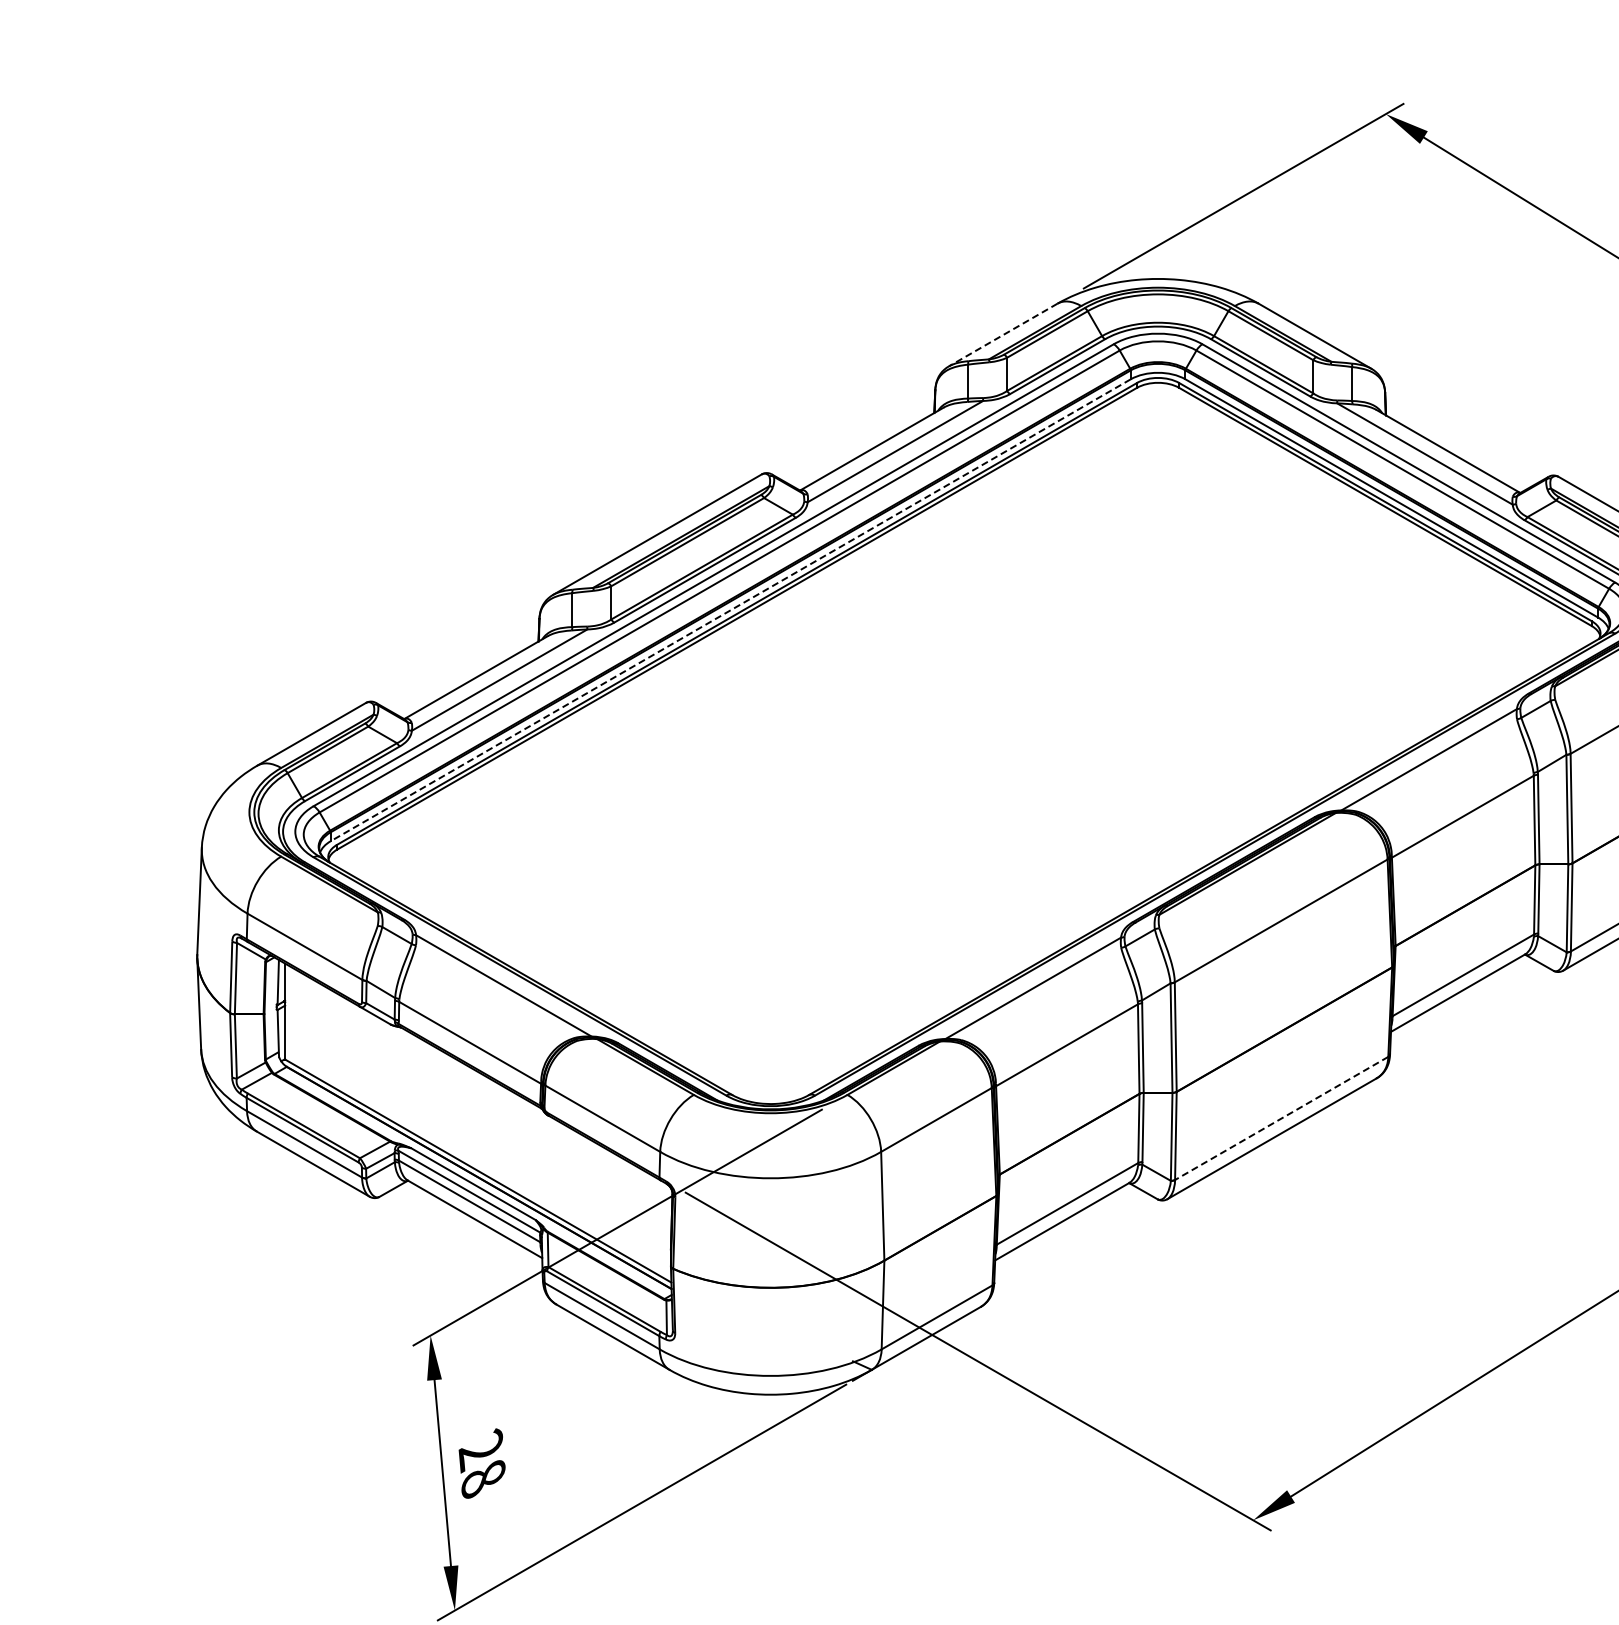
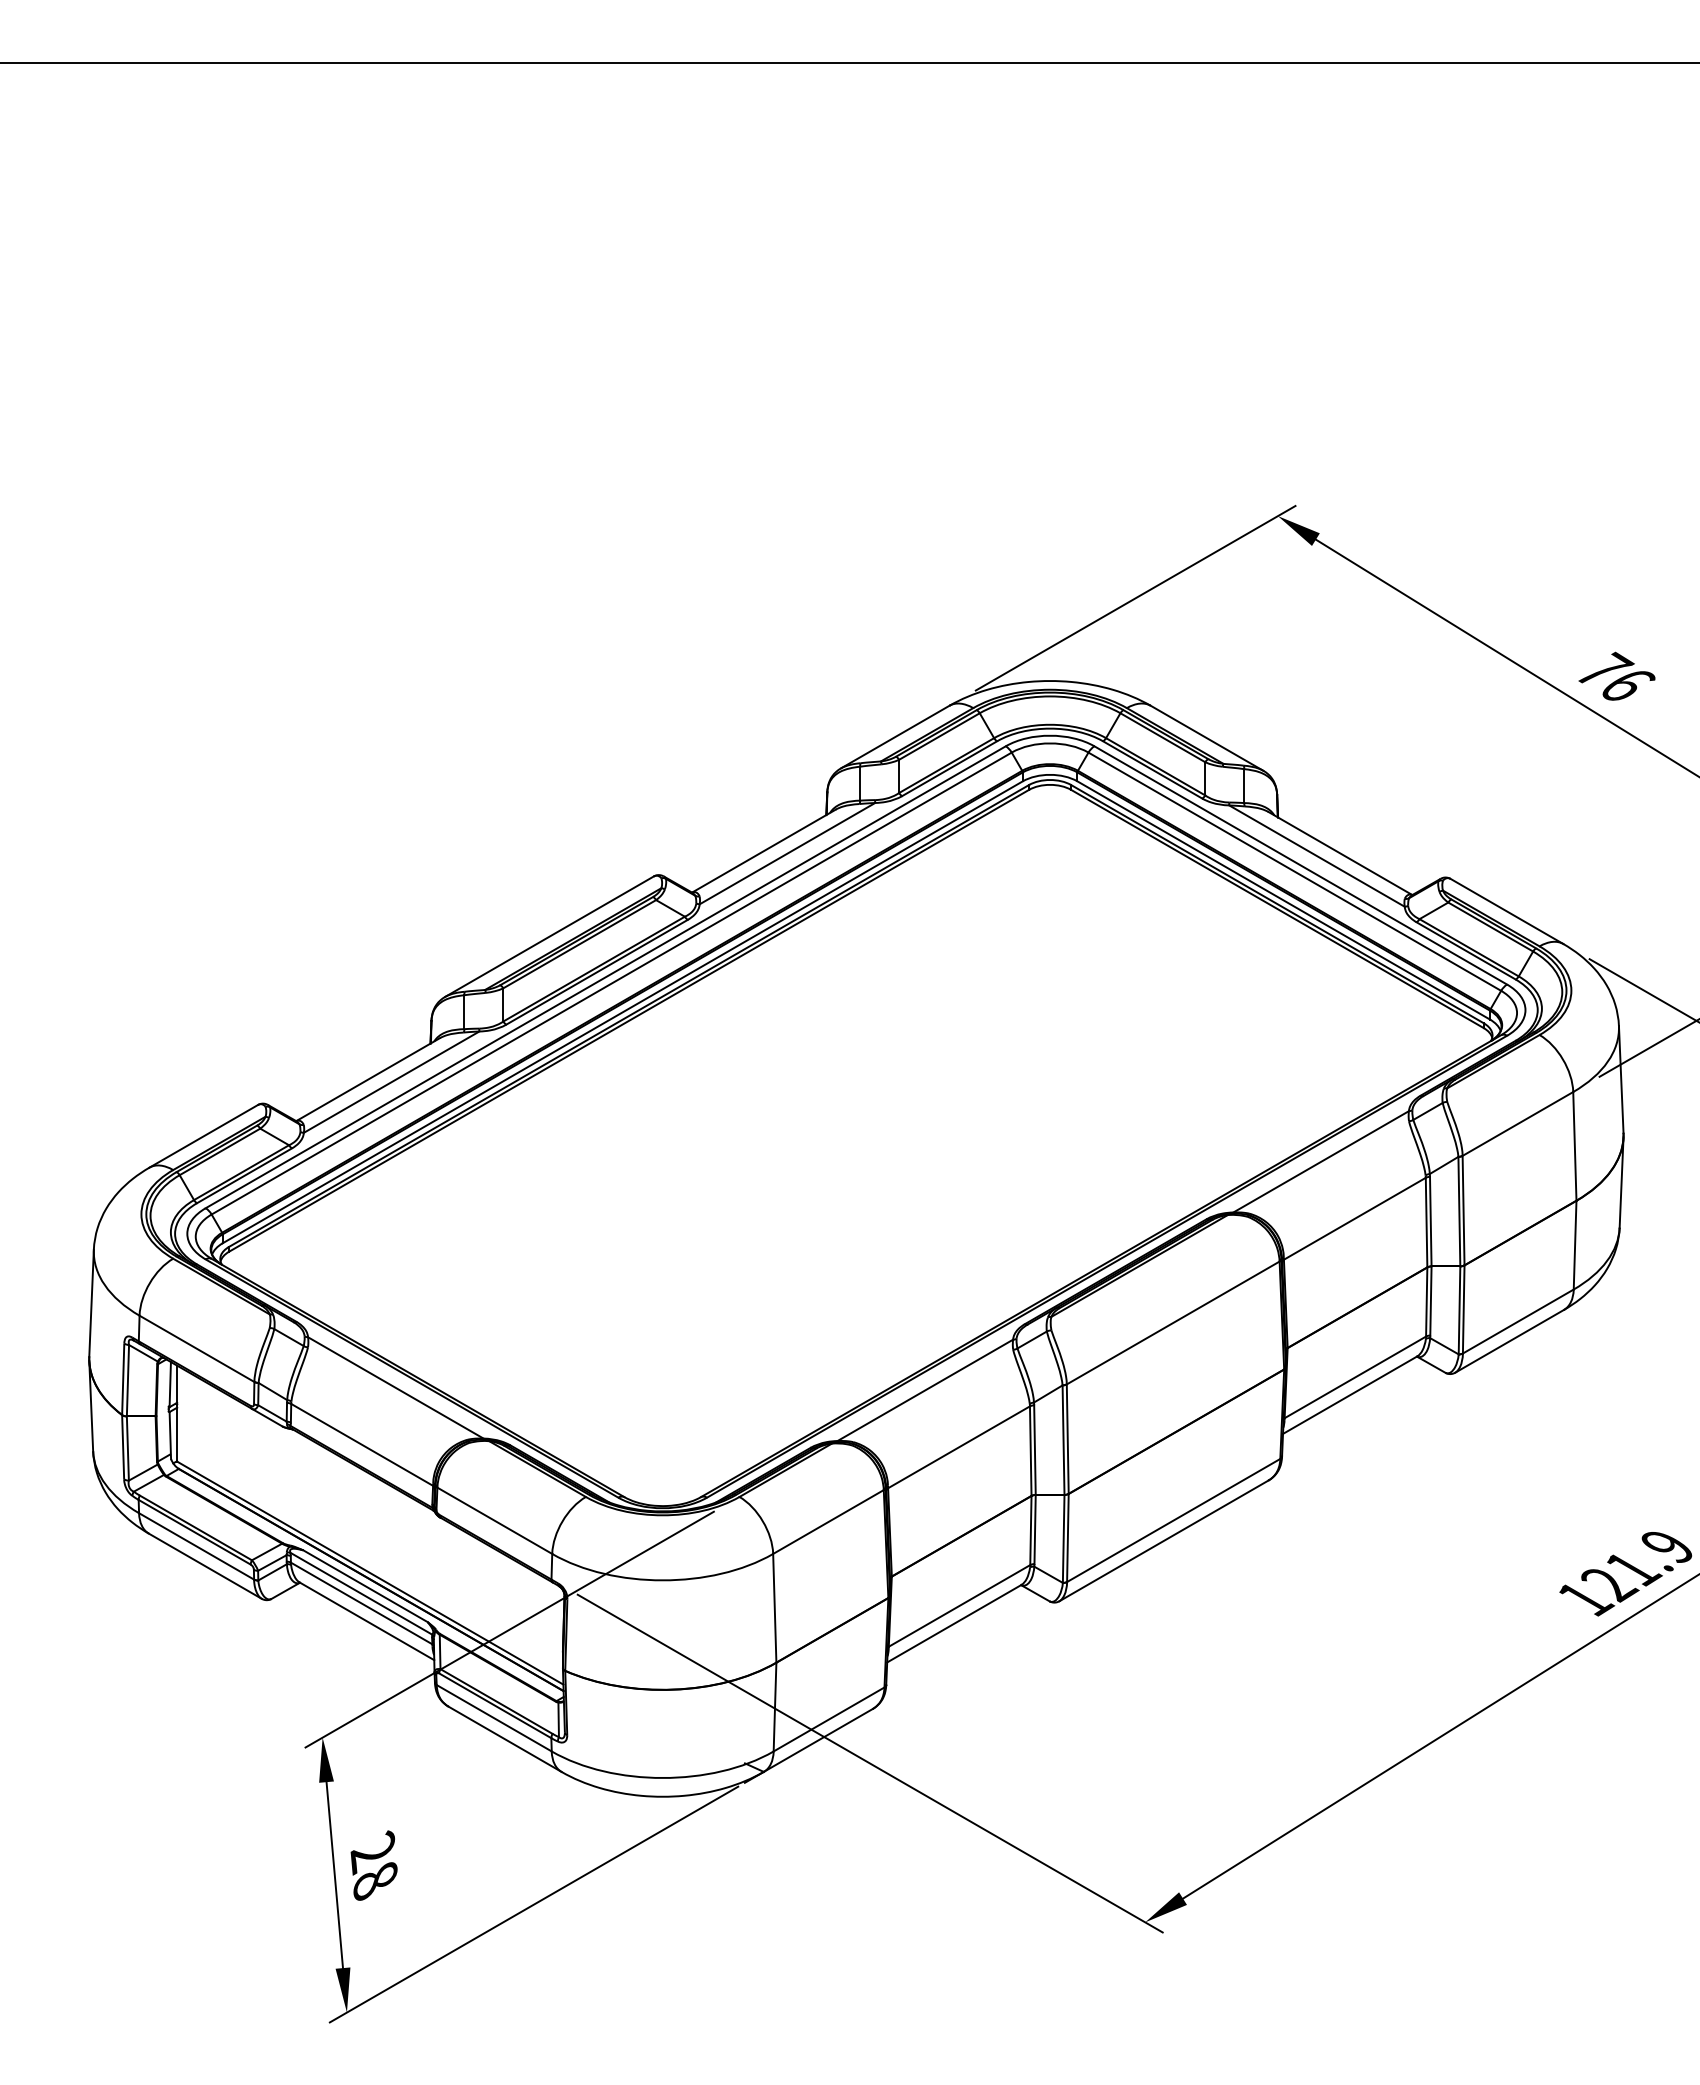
line: (1003, 335) -> (895, 737), dashed -> solid
line: (730, 610) -> (622, 1012), dashed -> solid
line: (1281, 1118) -> (1173, 1520), dashed -> solid

